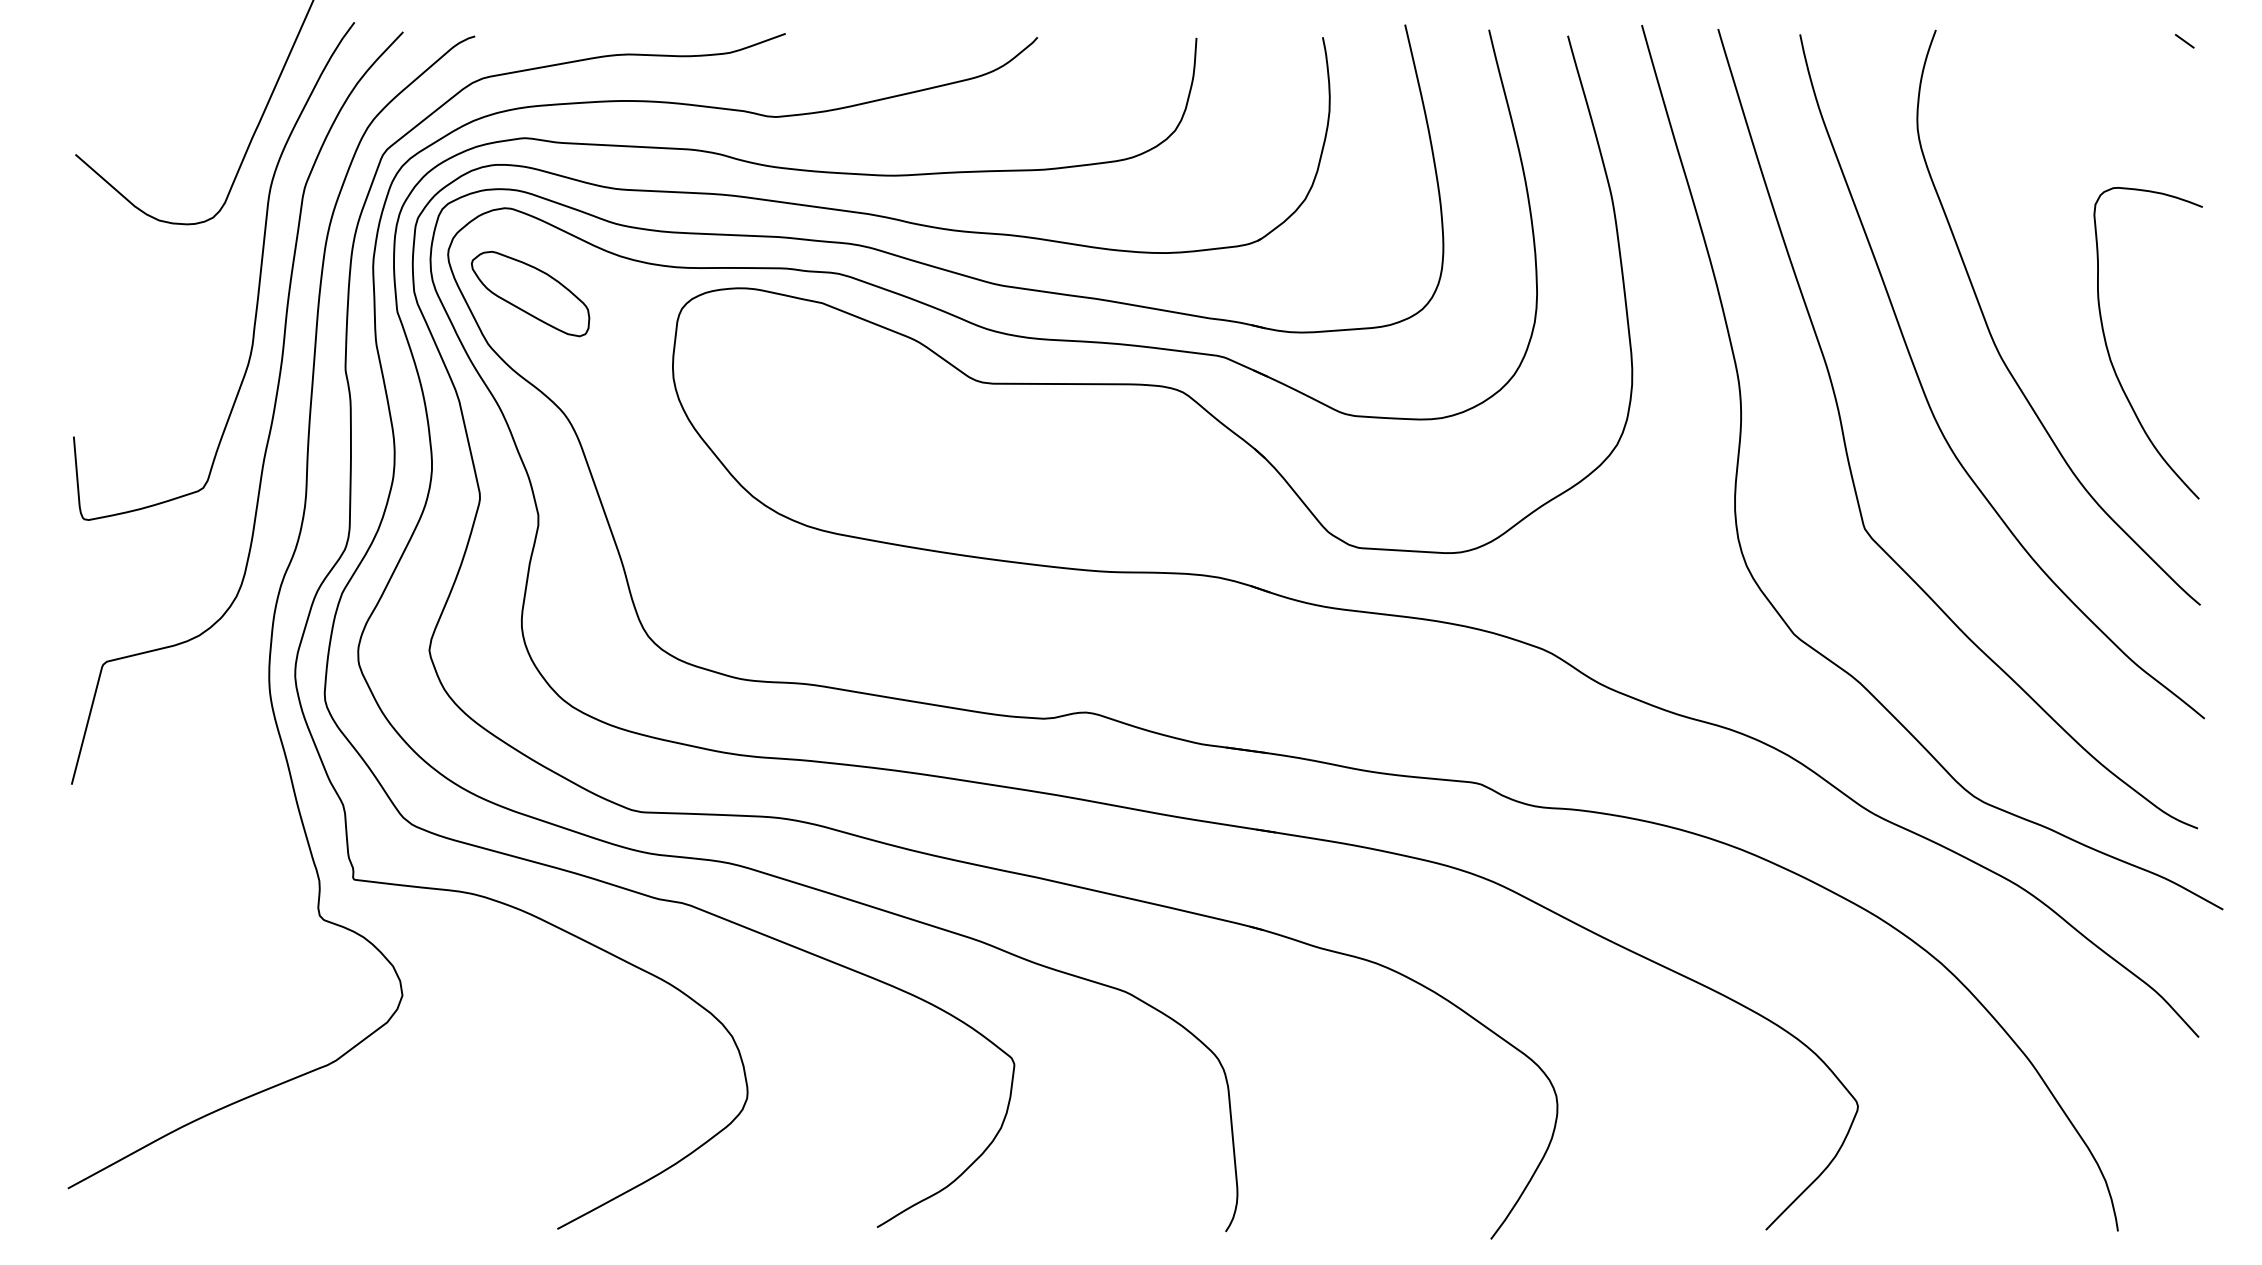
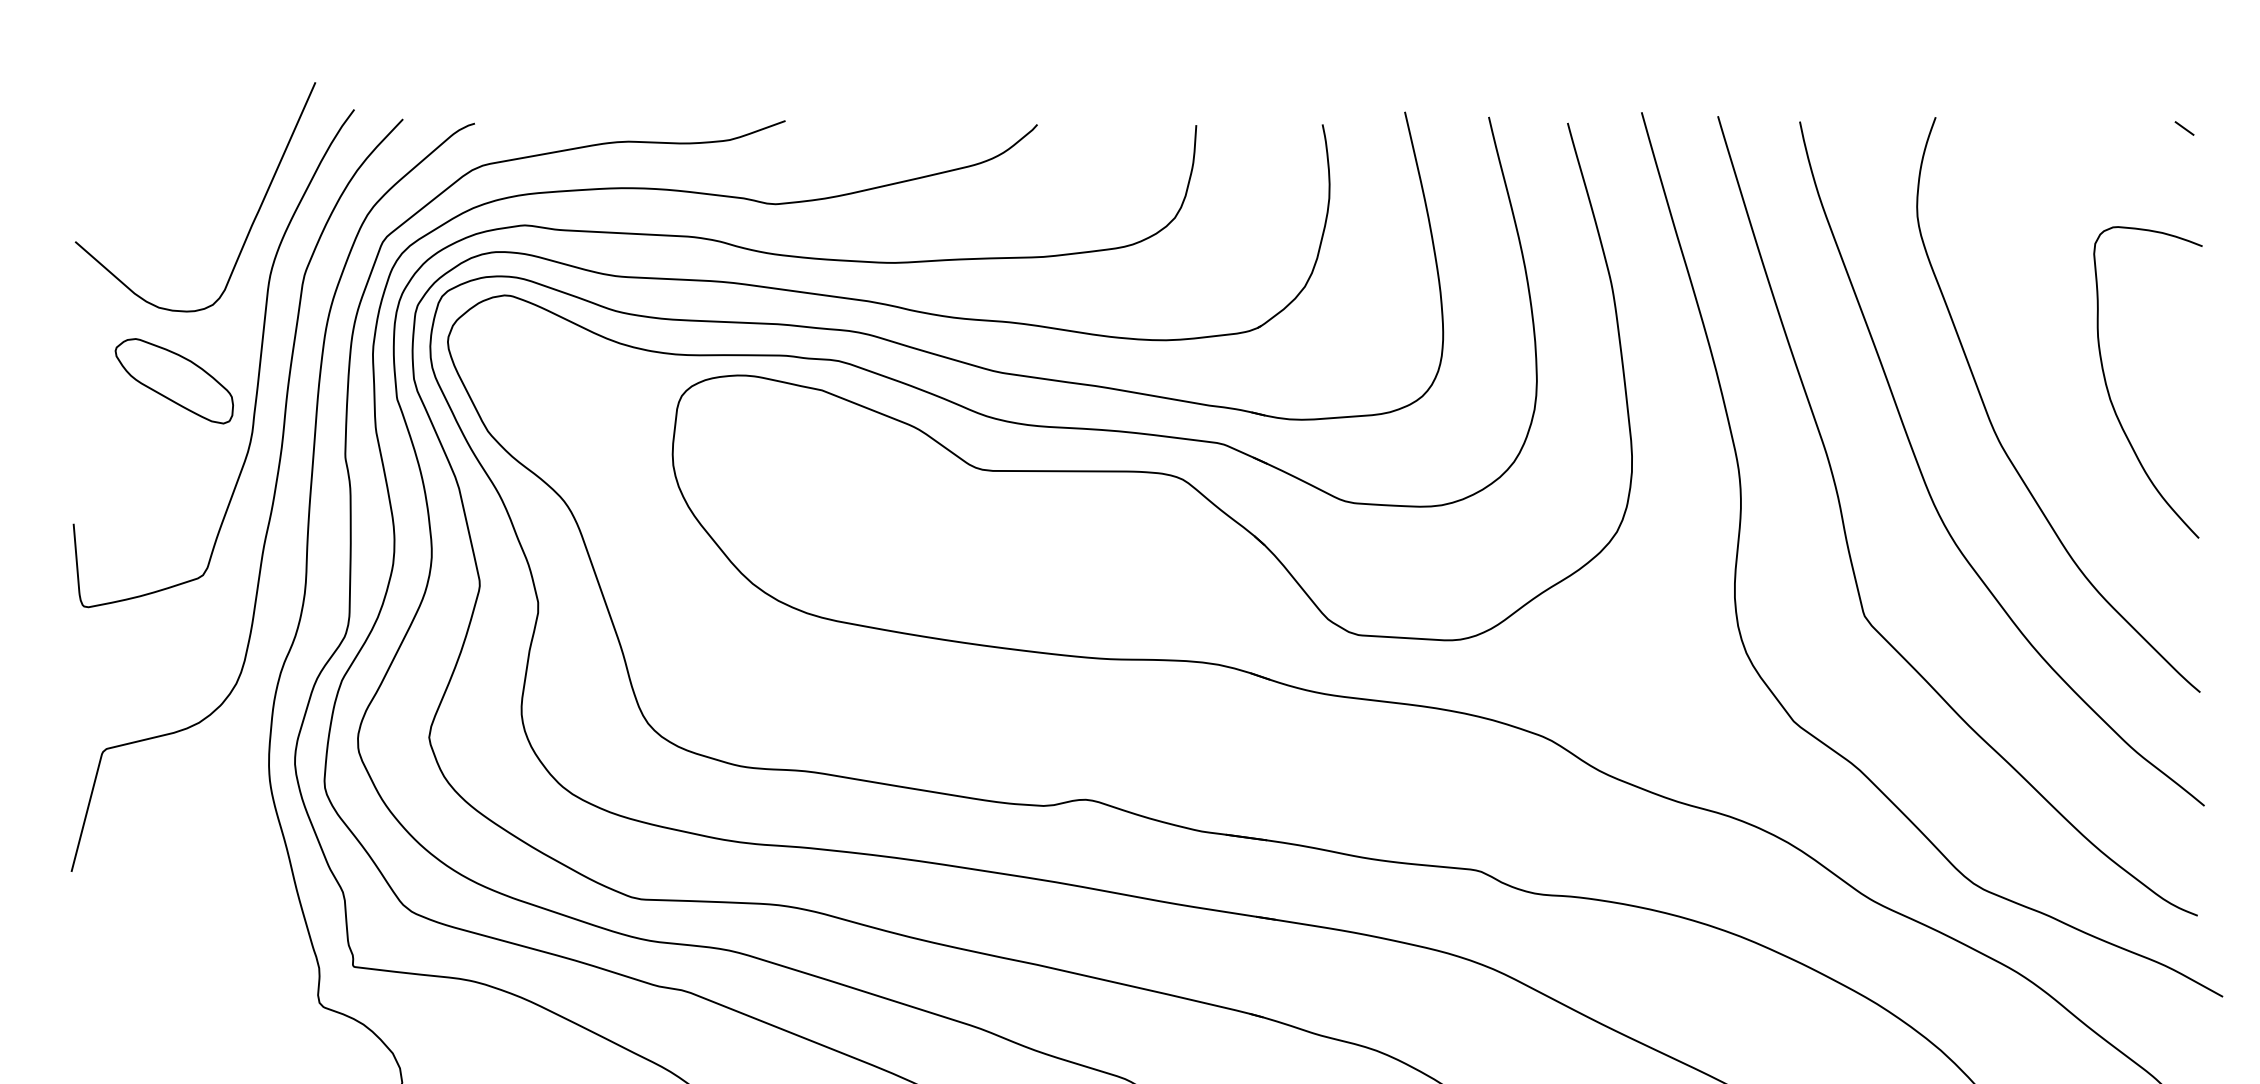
part: (530, 294) -> (174, 381), moved
curve: (2110, 355) -> (2110, 394), moved

